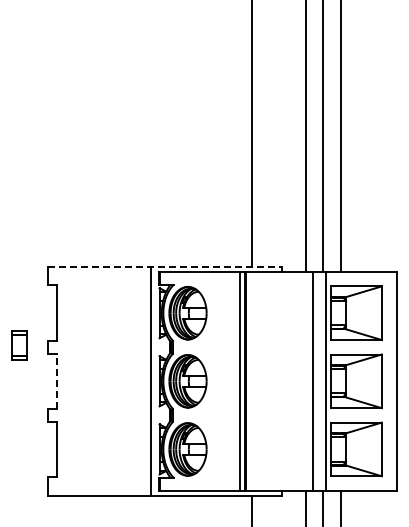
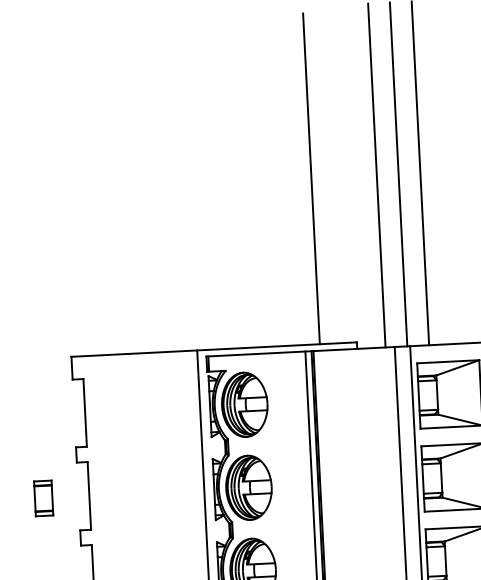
line: (165, 266) -> (214, 349), dashed -> solid
part: (19, 345) -> (43, 498), moved
line: (57, 381) -> (89, 496), dashed -> solid

